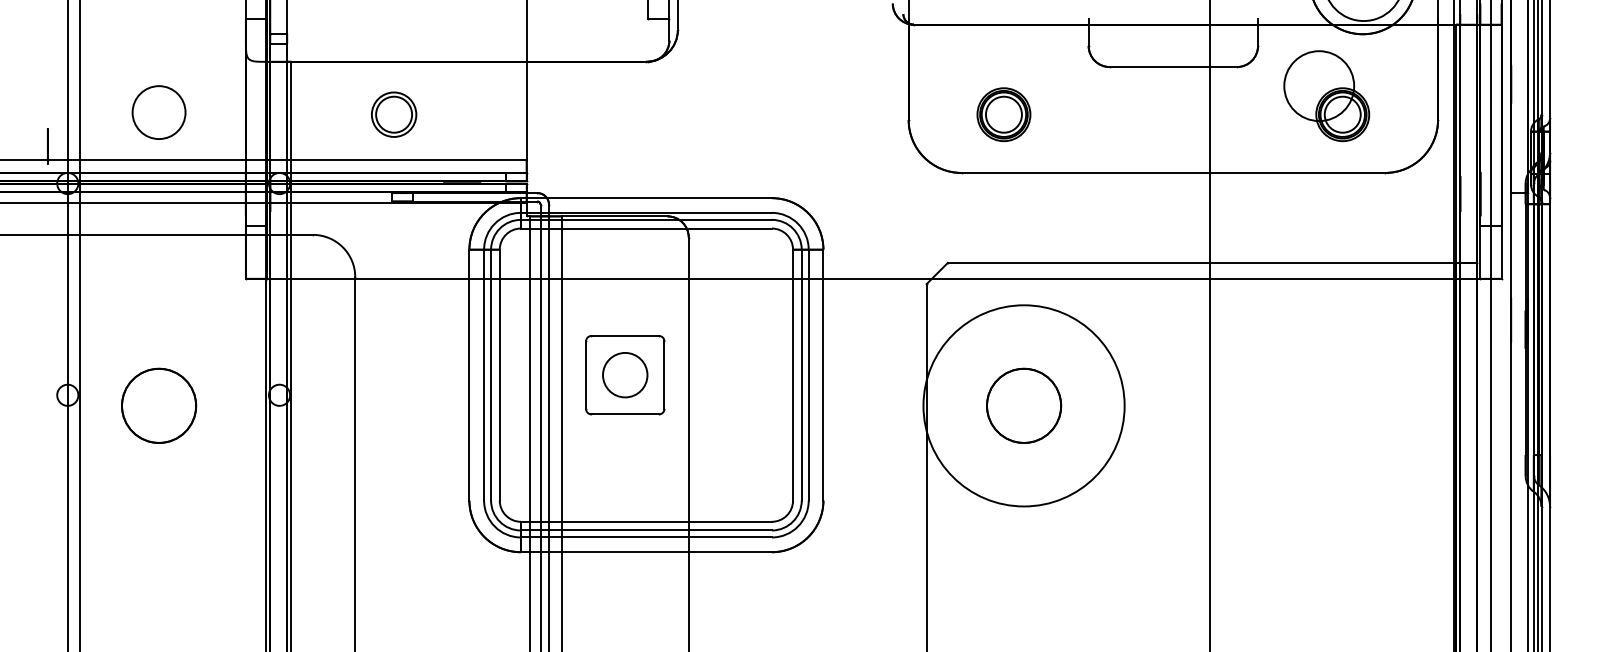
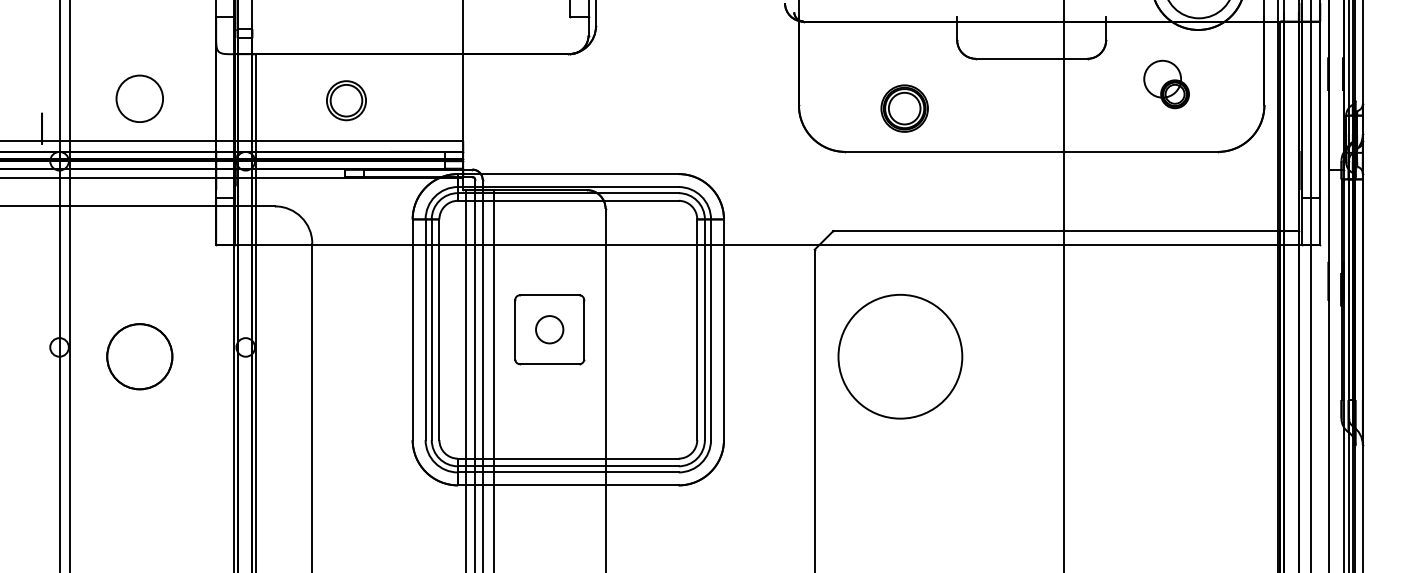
part: (1326, 96) -> (1166, 84), size x0.6
part: (1003, 114) -> (904, 108), moved
circle: (625, 374) -> (549, 329), size x0.7
circle: (1023, 405) -> (899, 356), size x0.7
circle: (1024, 405) -> (900, 356), removed

